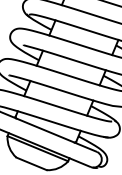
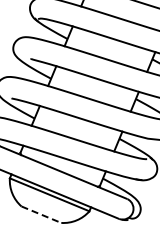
line: (31, 163) -> (41, 214), solid -> dashed

